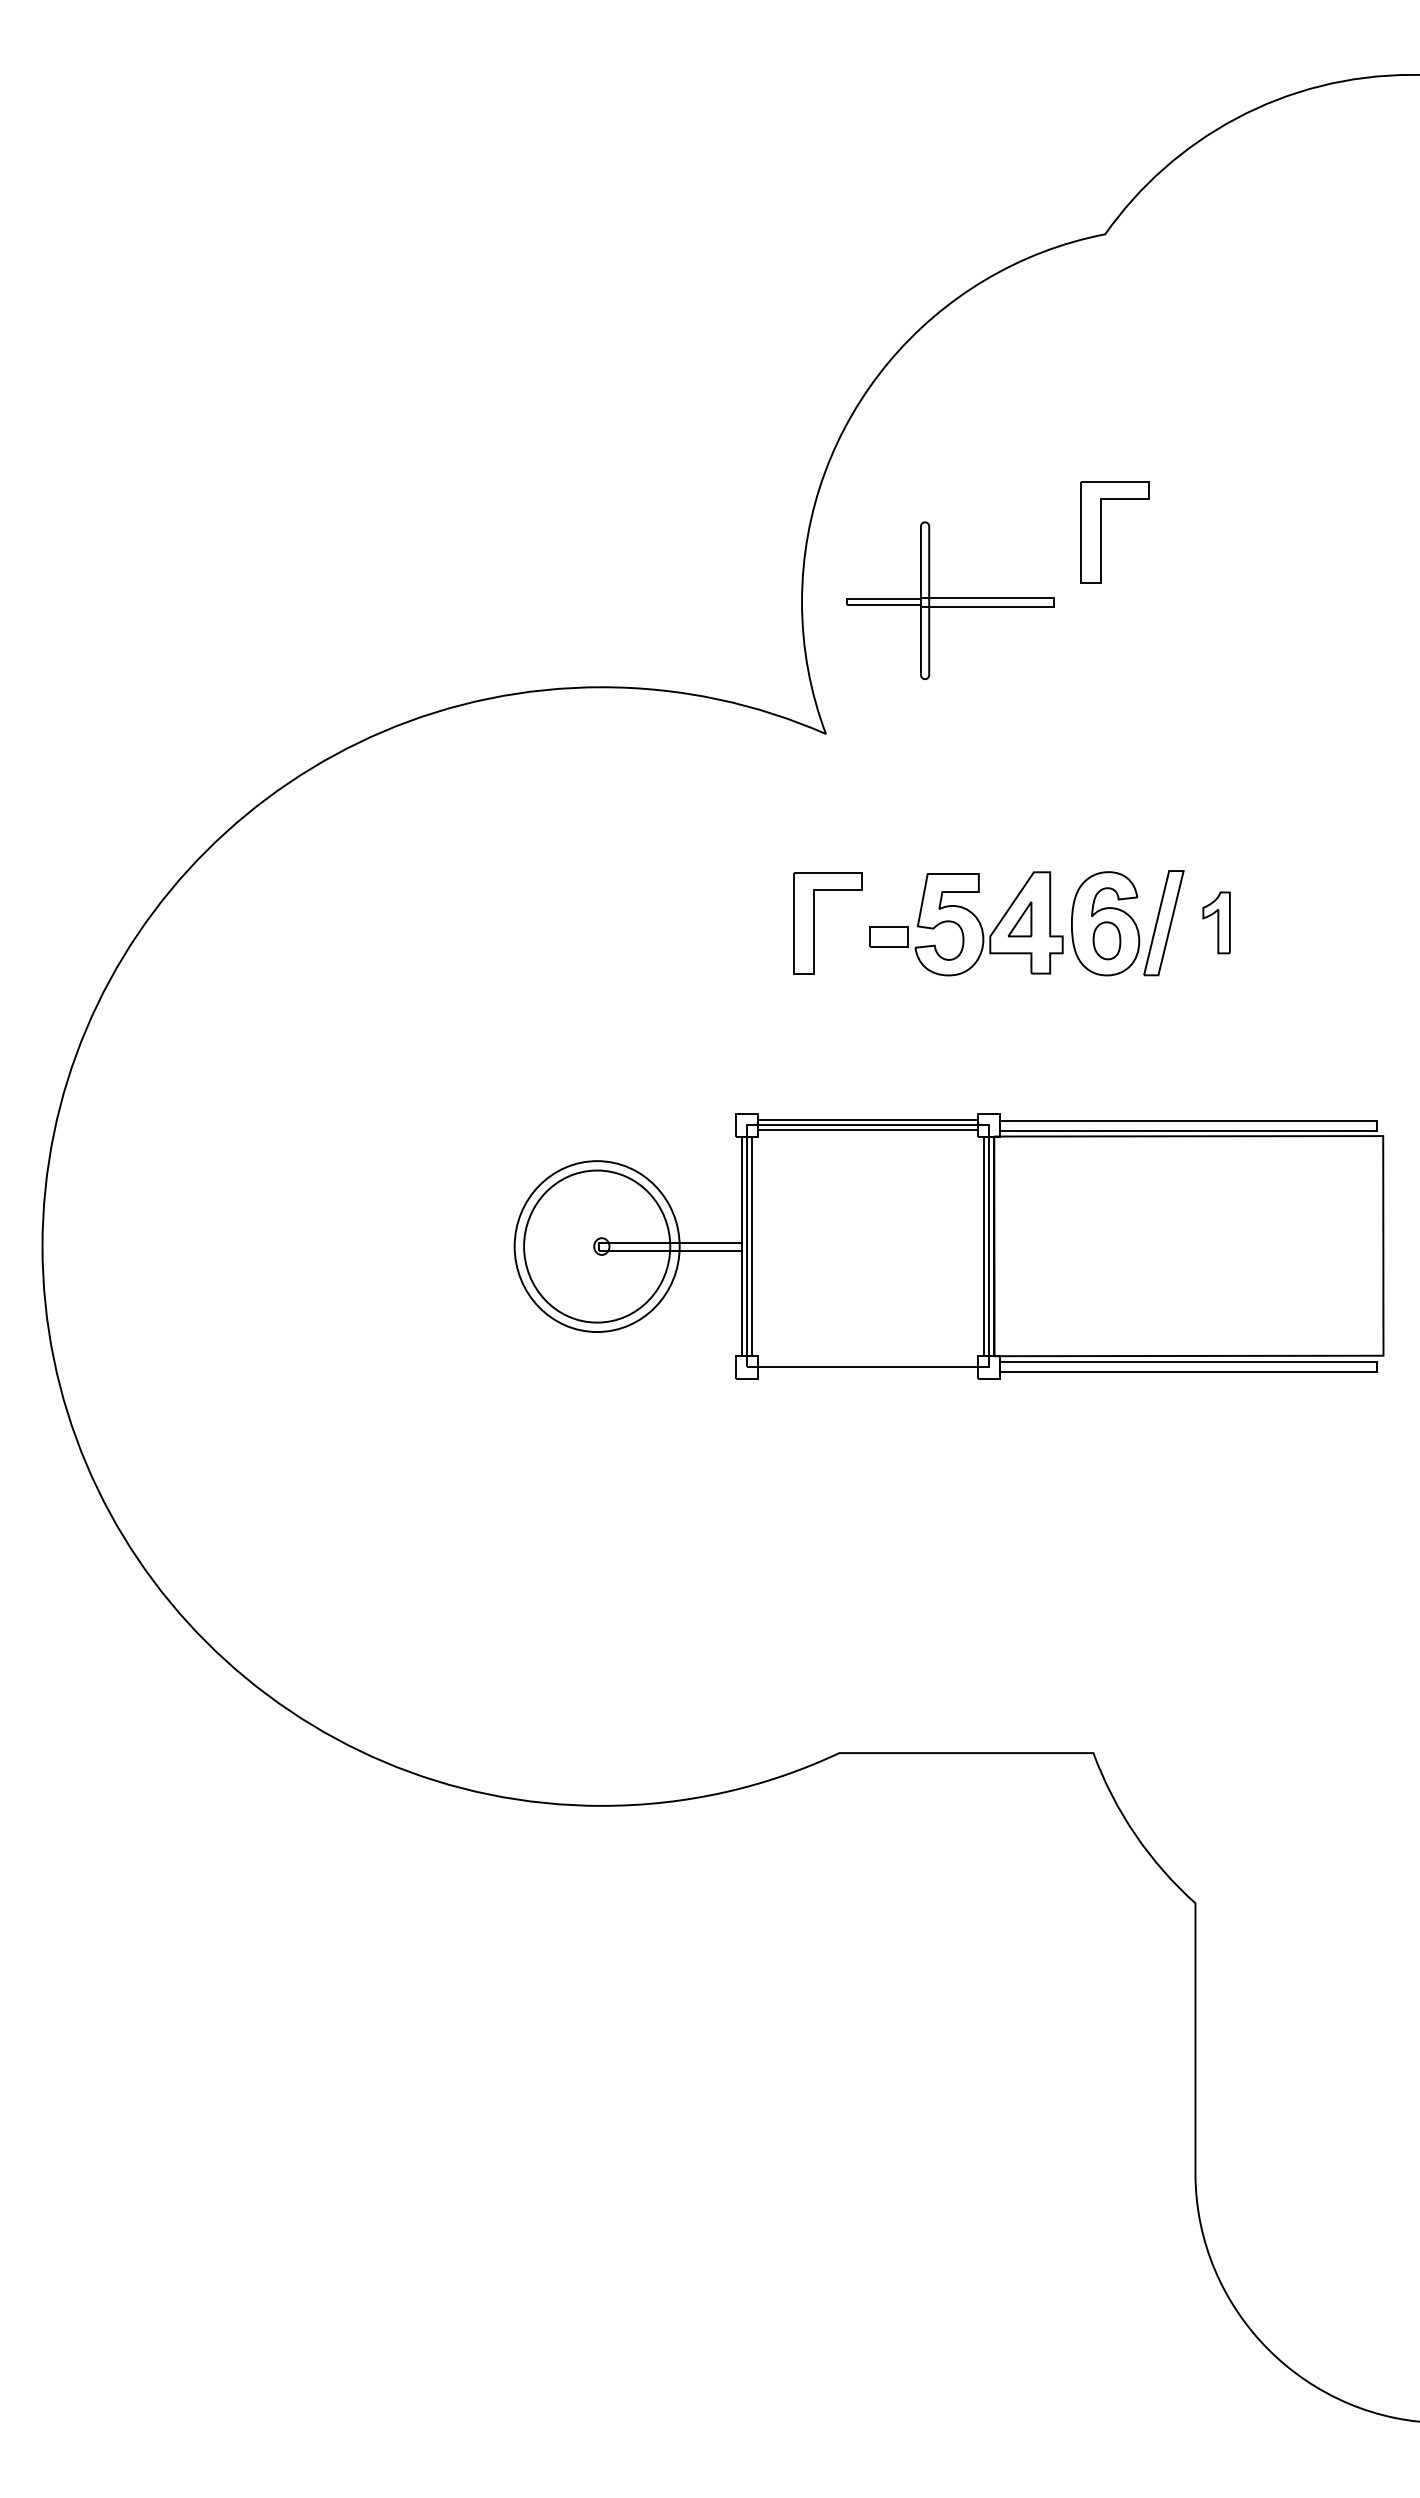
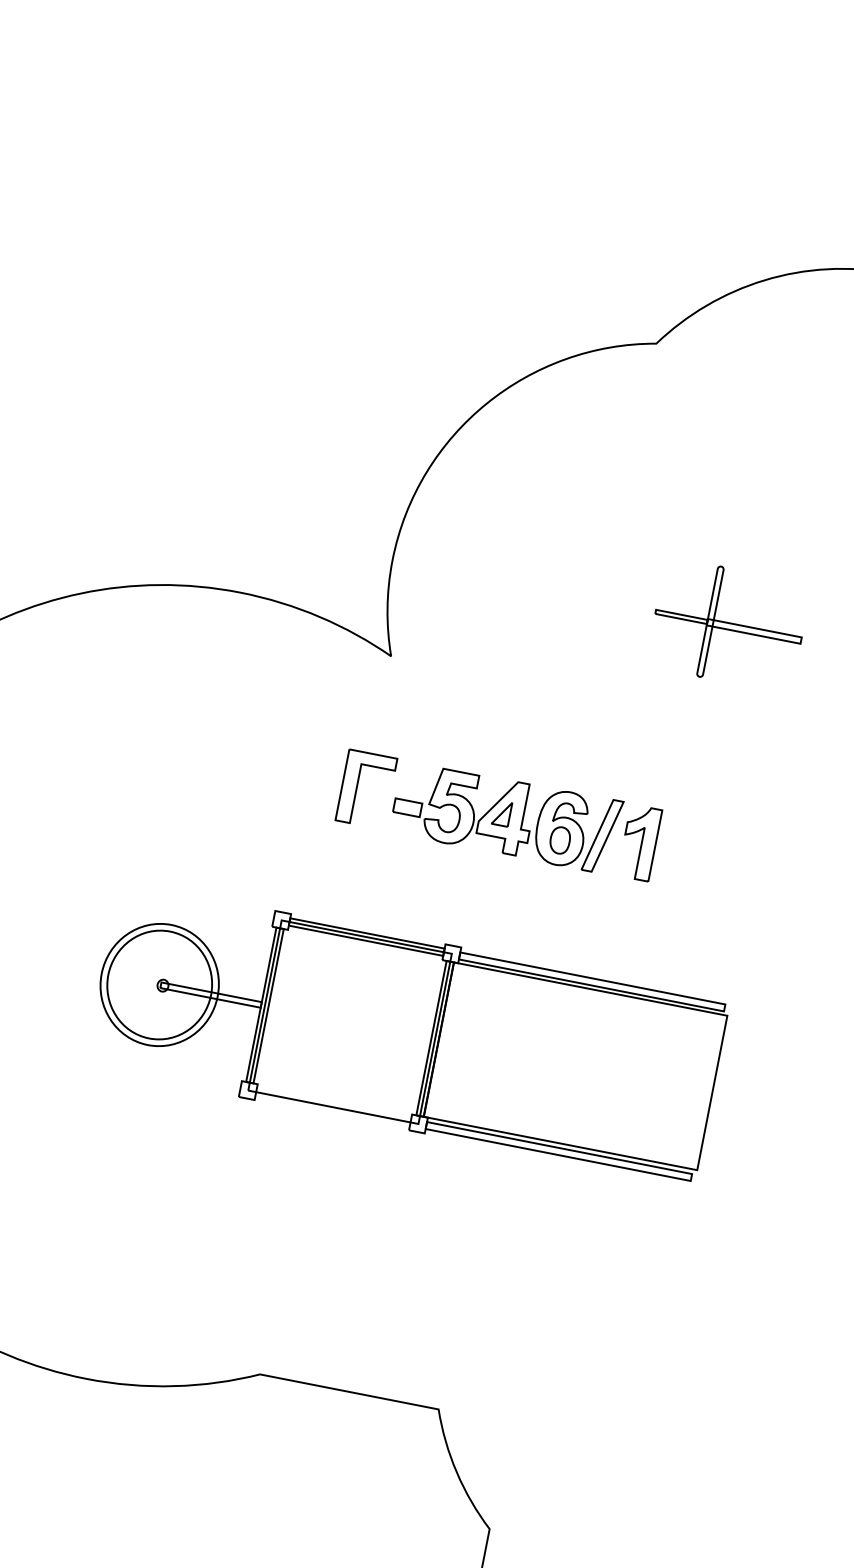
part: (1101, 532) -> (612, 552), removed
part: (950, 600) -> (728, 625), moved
part: (1216, 922) -> (639, 842), size x1.67

